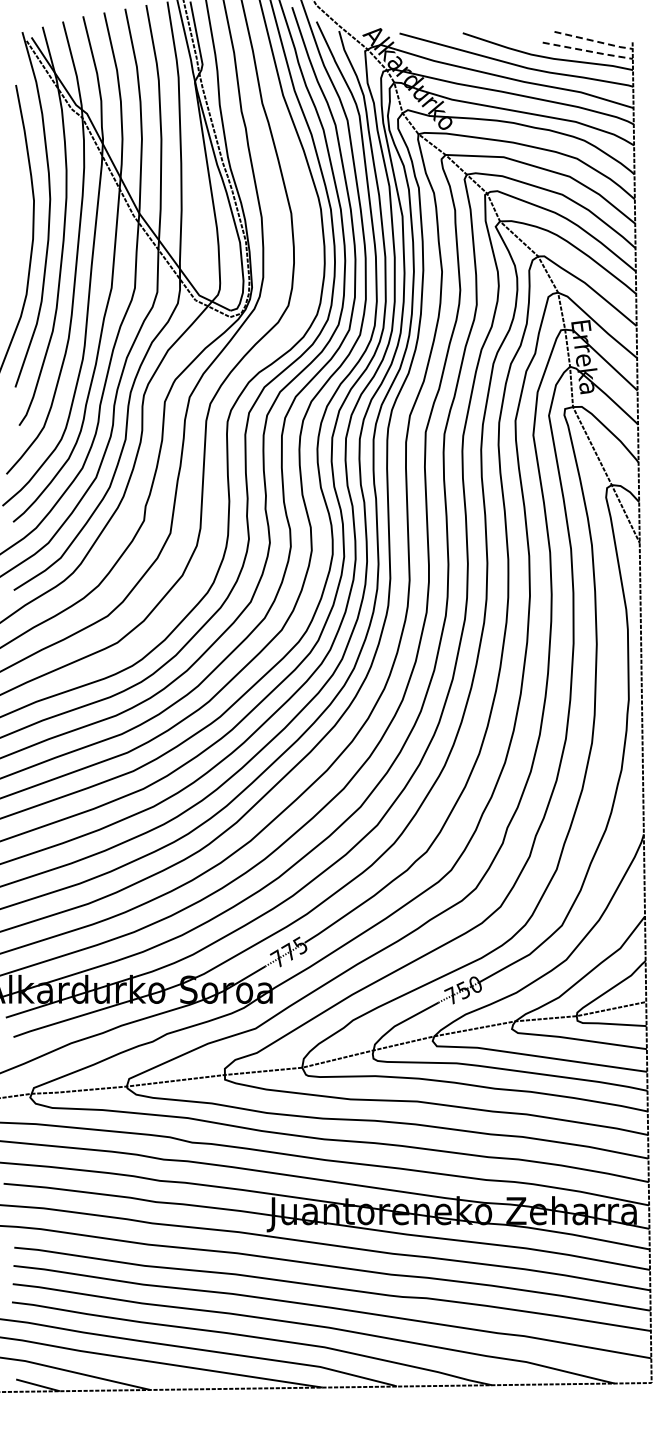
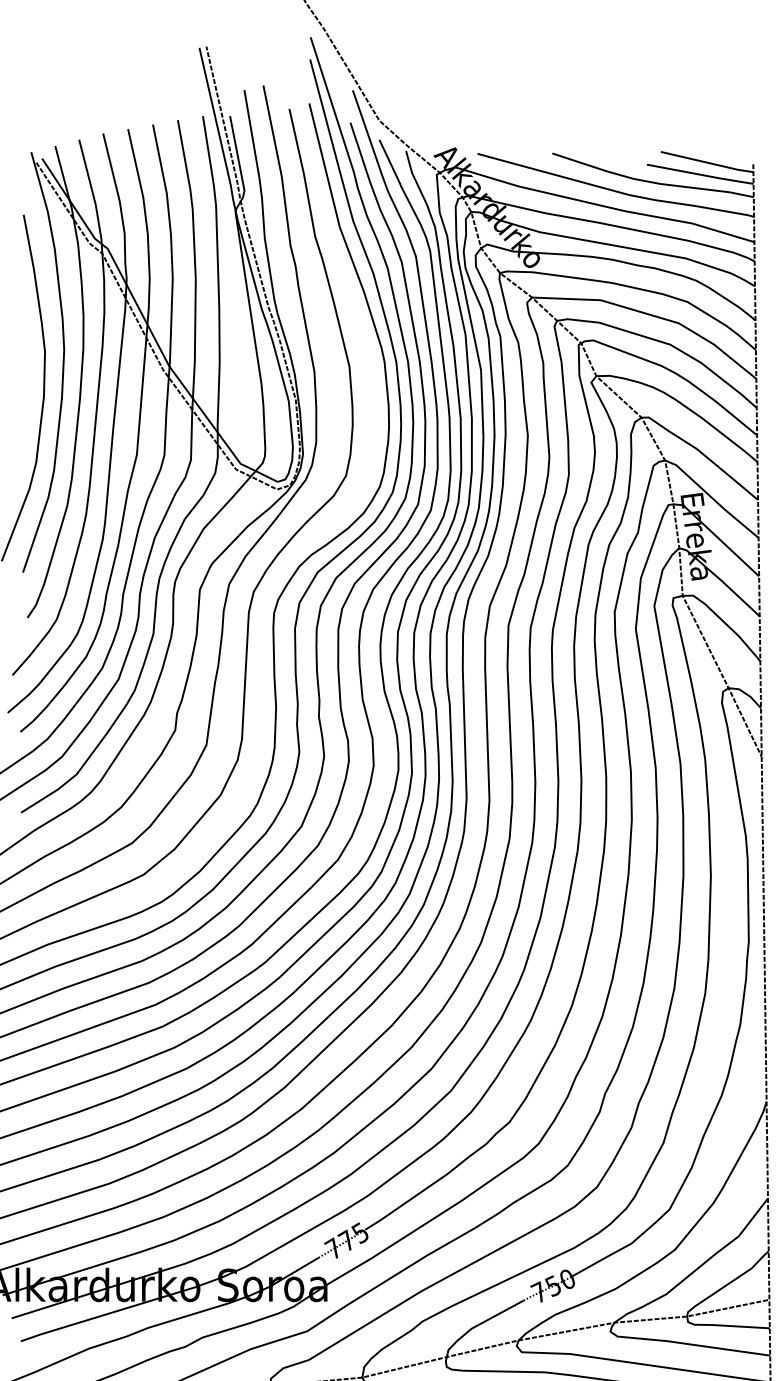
line: (593, 41) -> (707, 163), dashed -> solid
line: (588, 51) -> (701, 175), dashed -> solid

